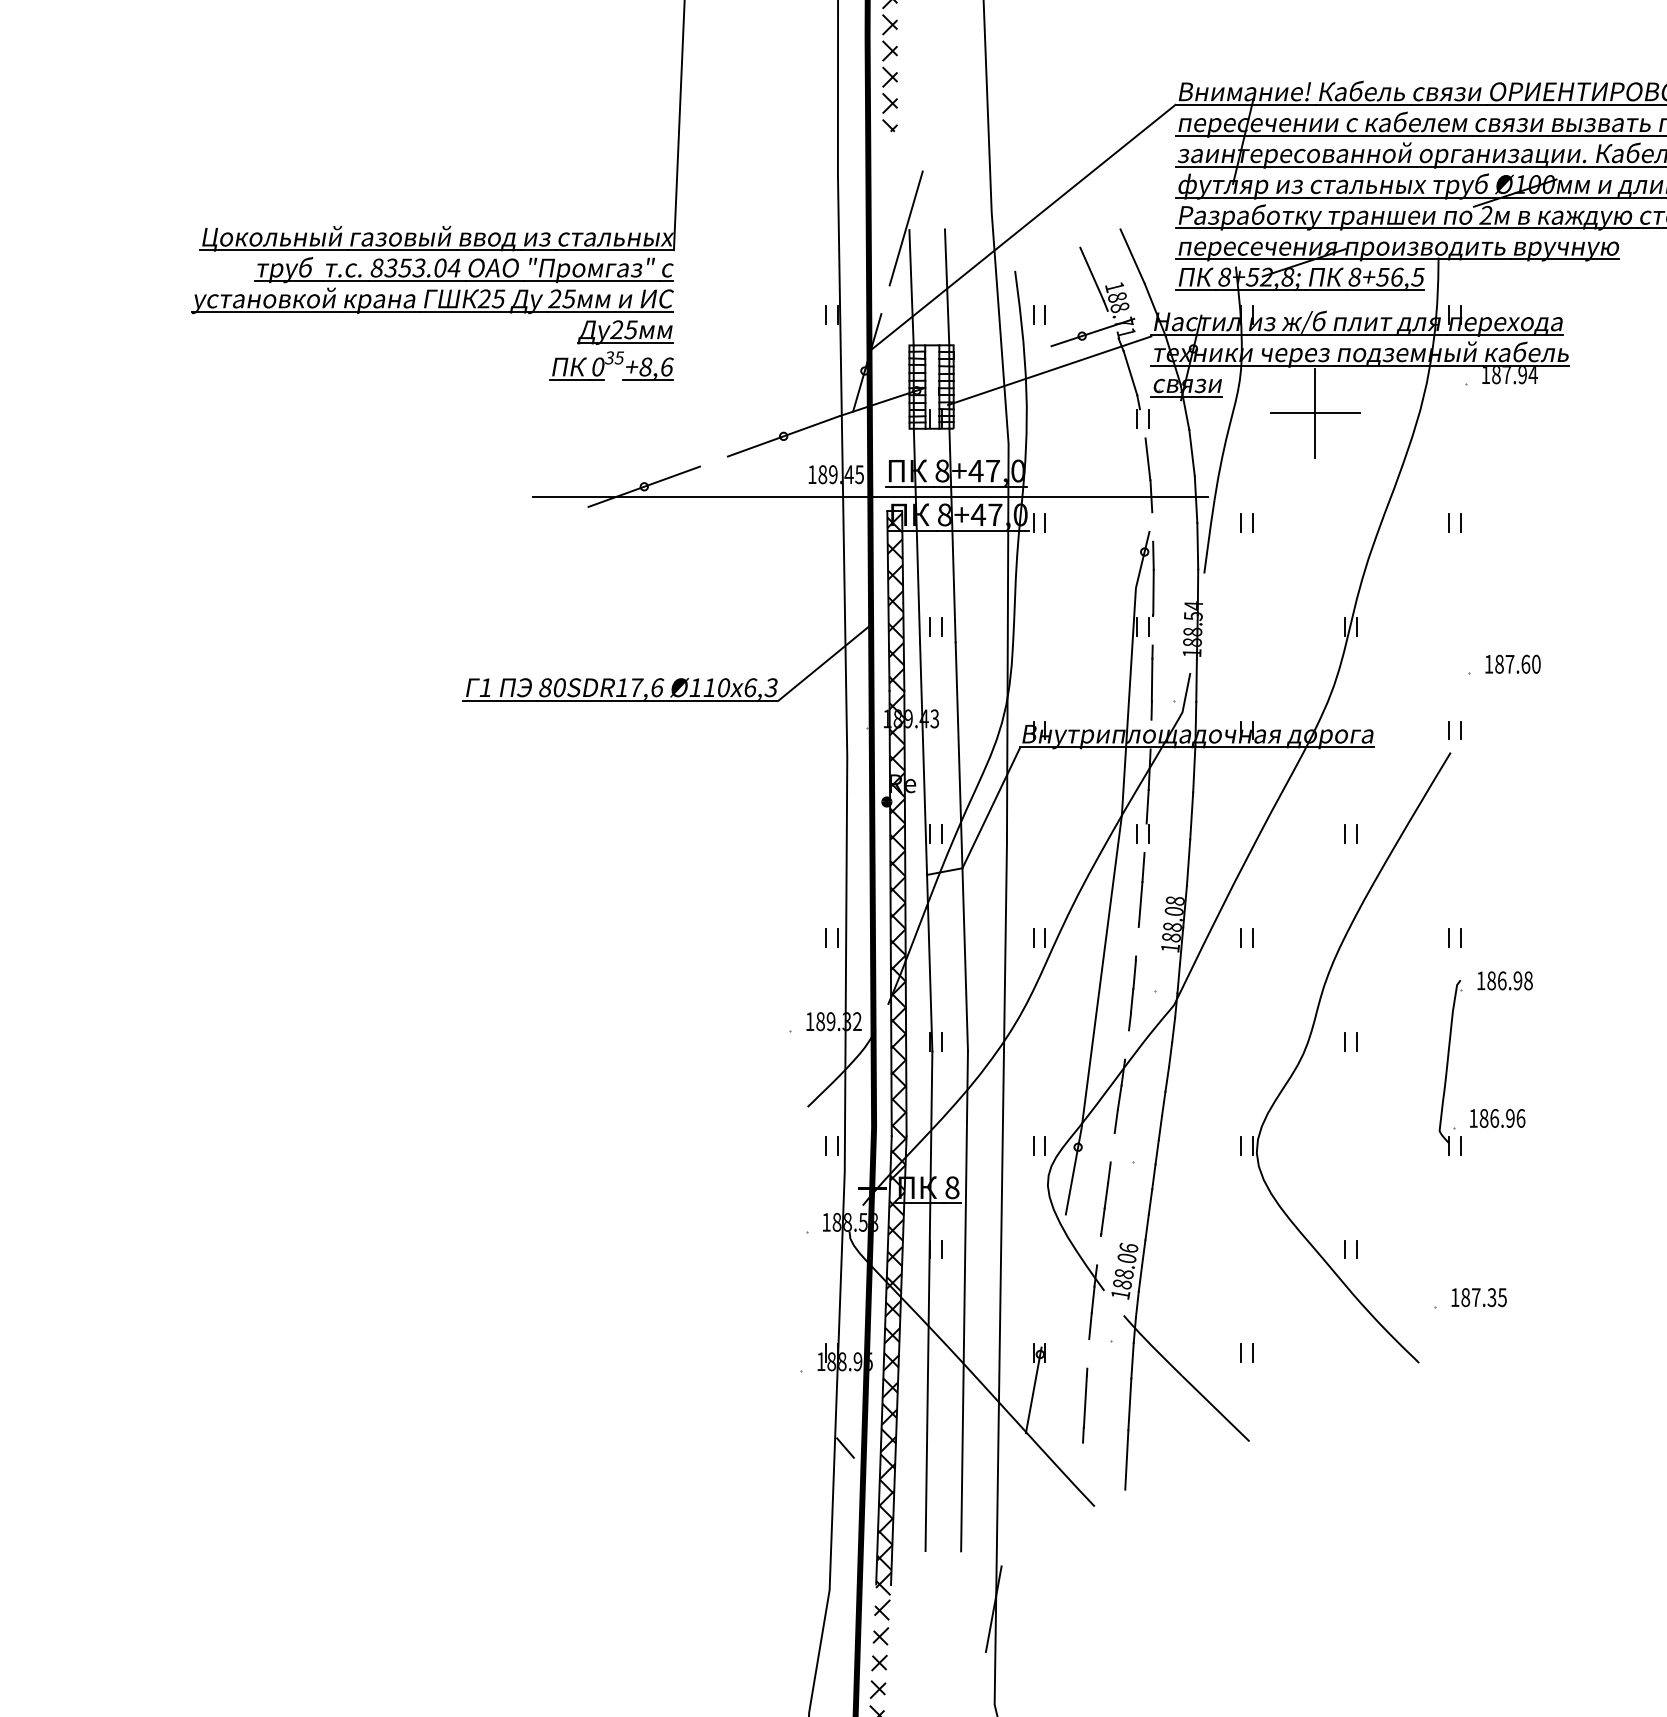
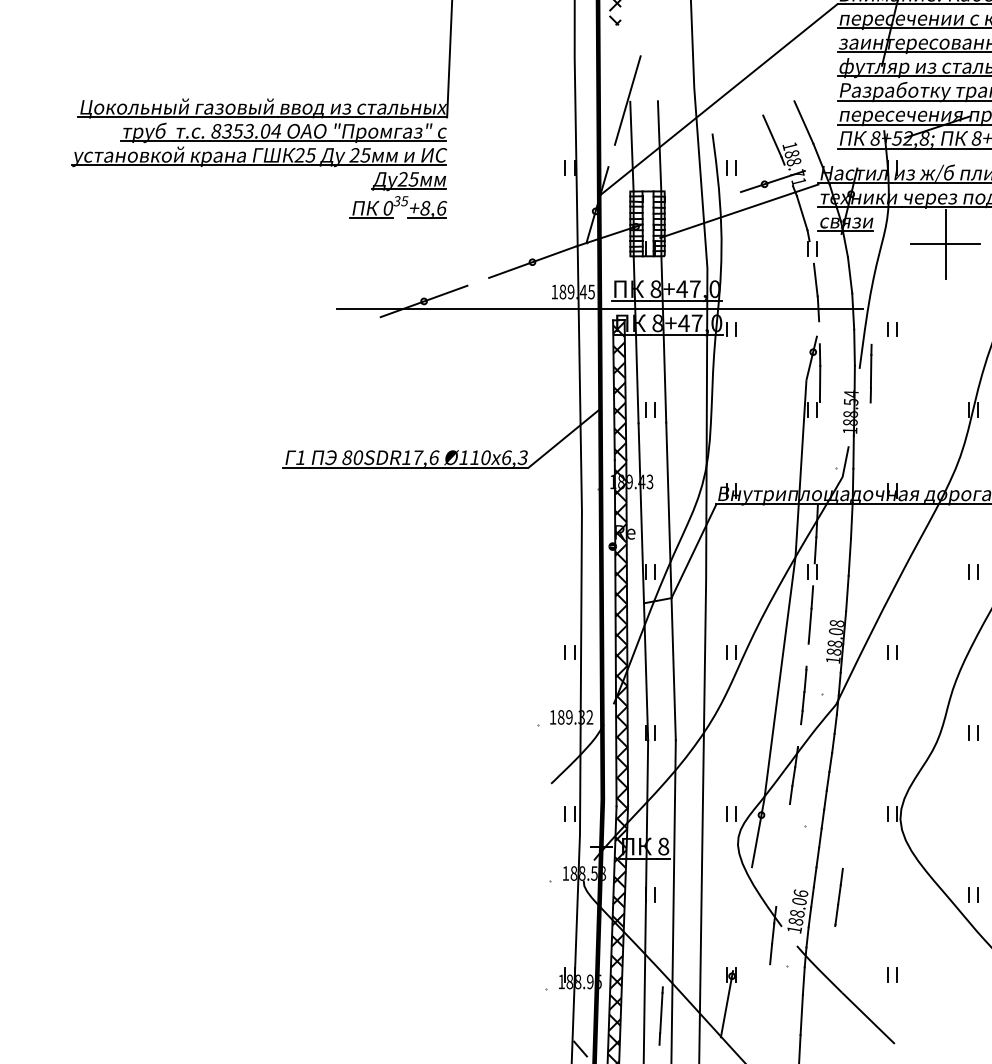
line: (1151, 682) -> (870, 373), moved
line: (1105, 1198) -> (838, 896), moved
line: (1085, 1405) -> (661, 1015), moved

